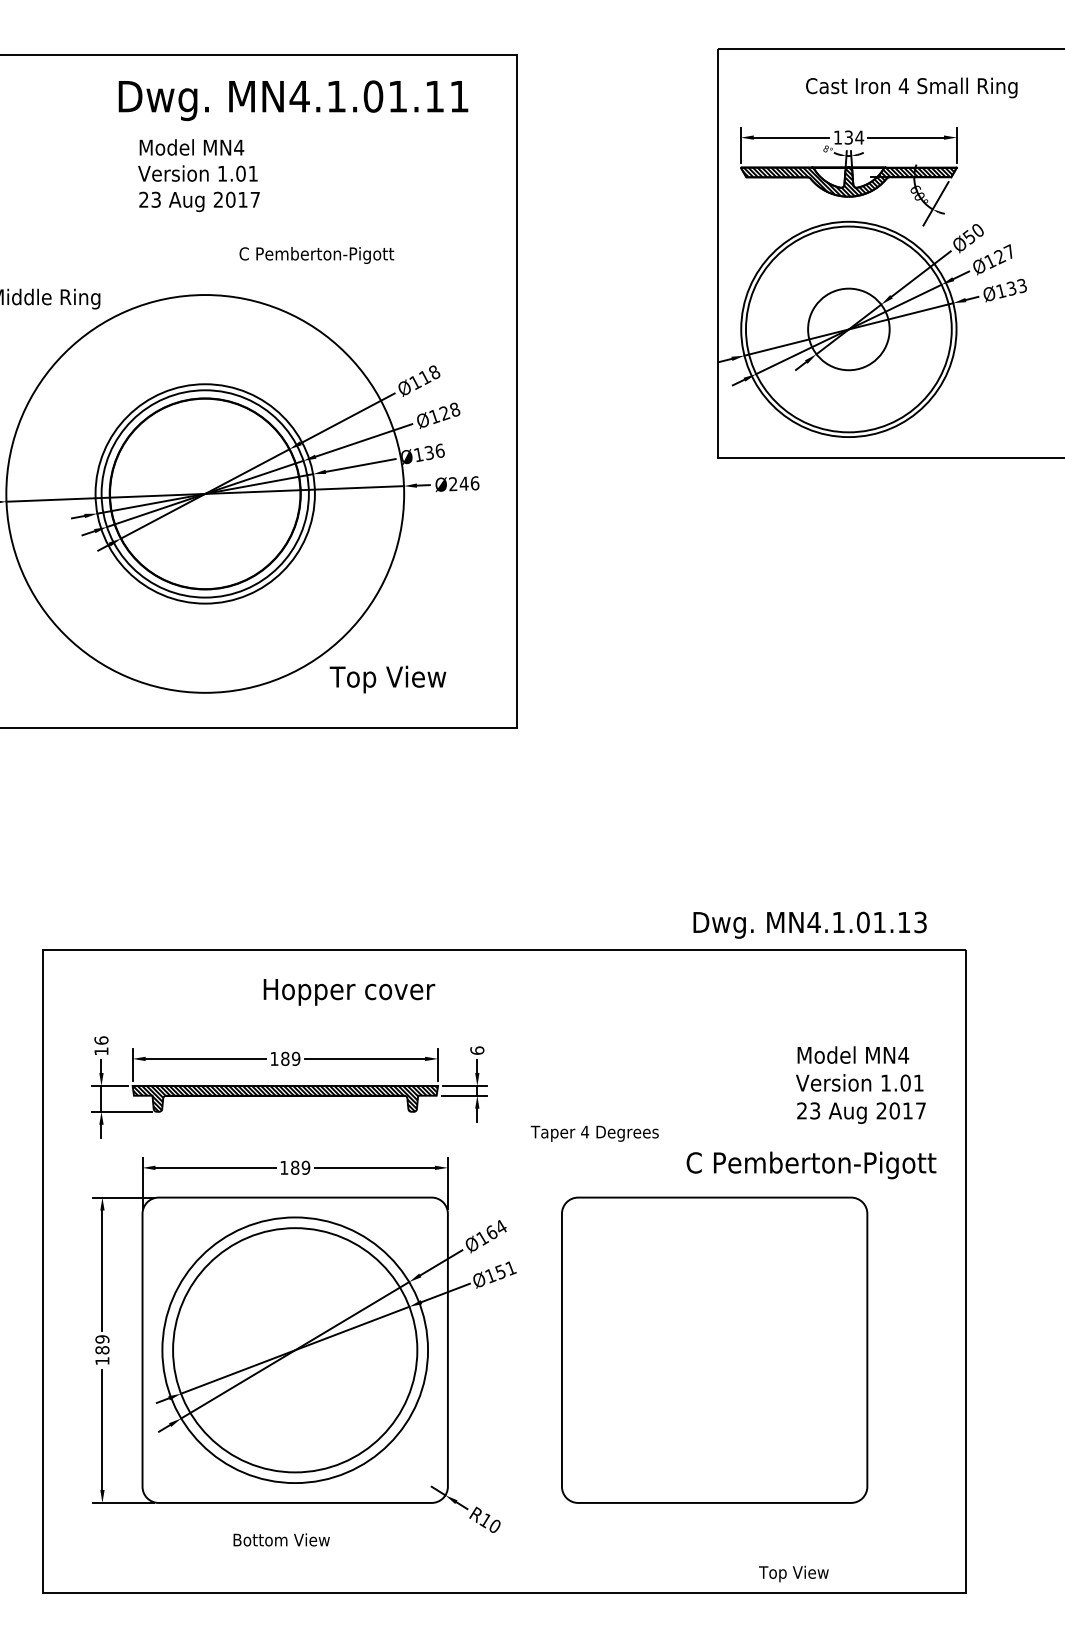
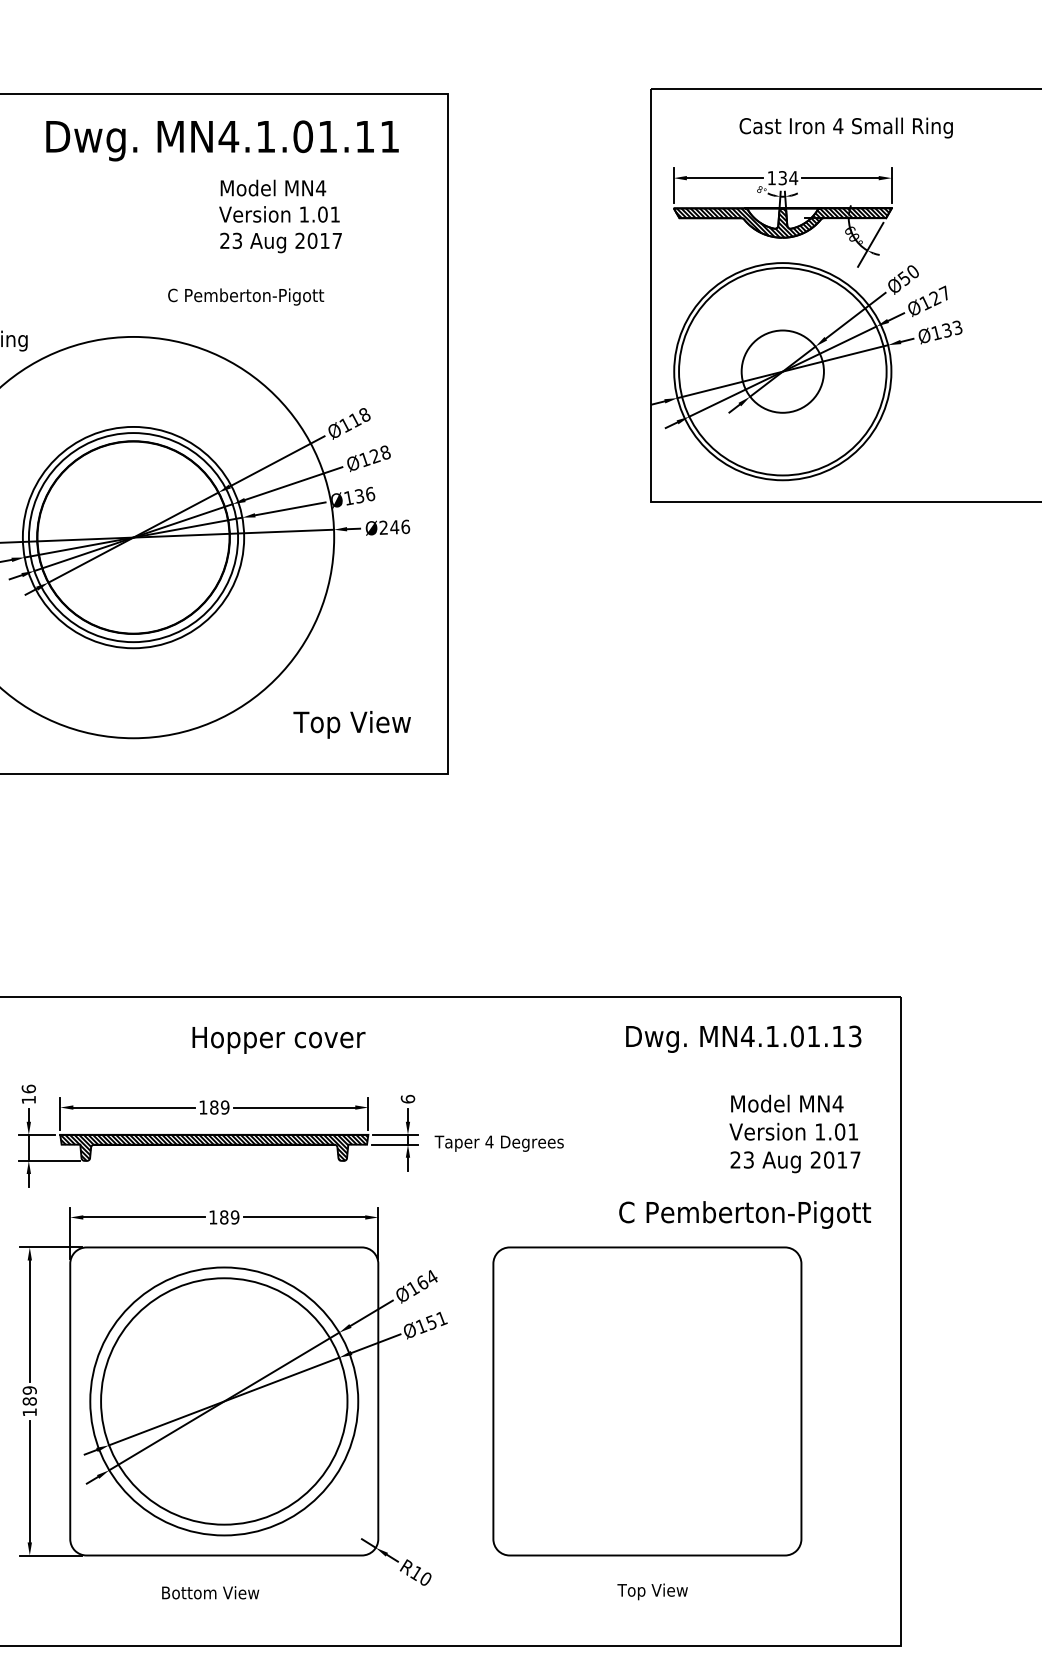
text: (198, 175) -> (280, 216), moved
text: (387, 679) -> (351, 724), moved
text: (809, 924) -> (743, 1038), moved
text: (594, 1133) -> (498, 1143), moved
text: (793, 1573) -> (652, 1591), moved

